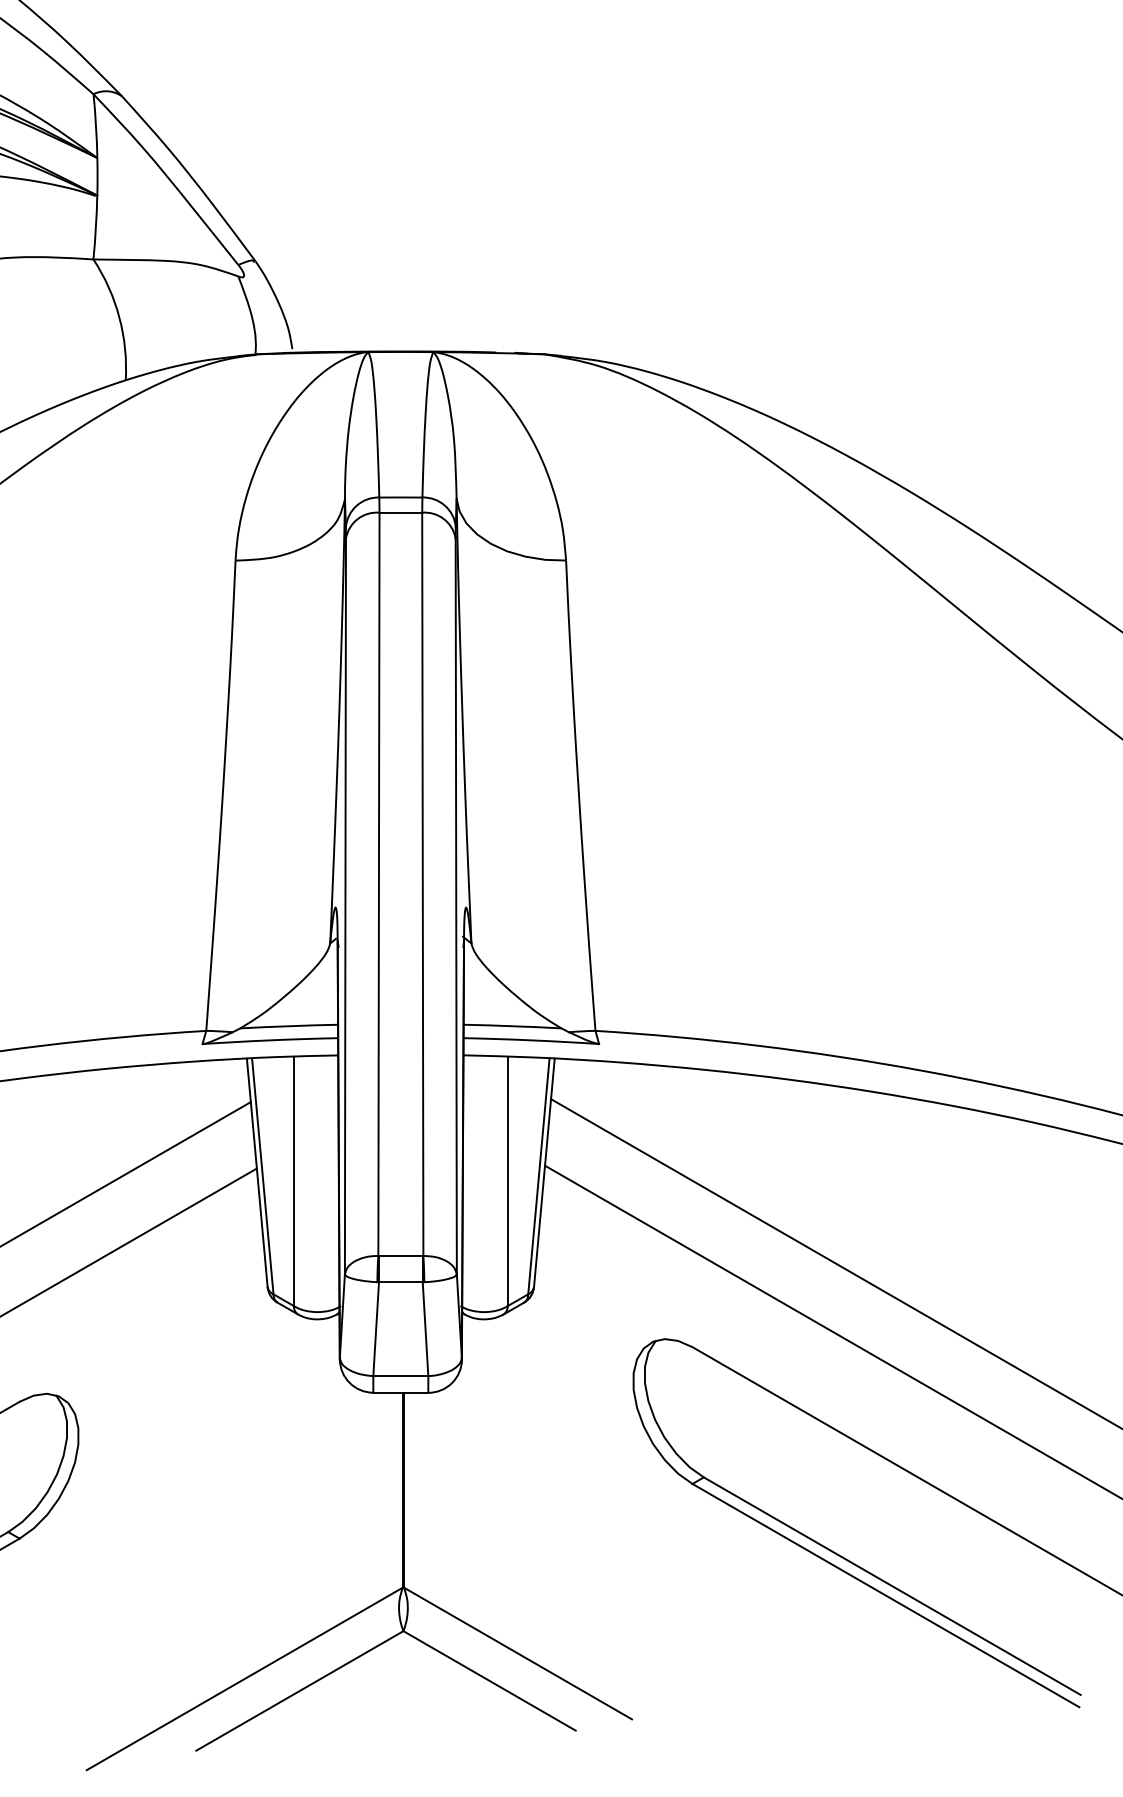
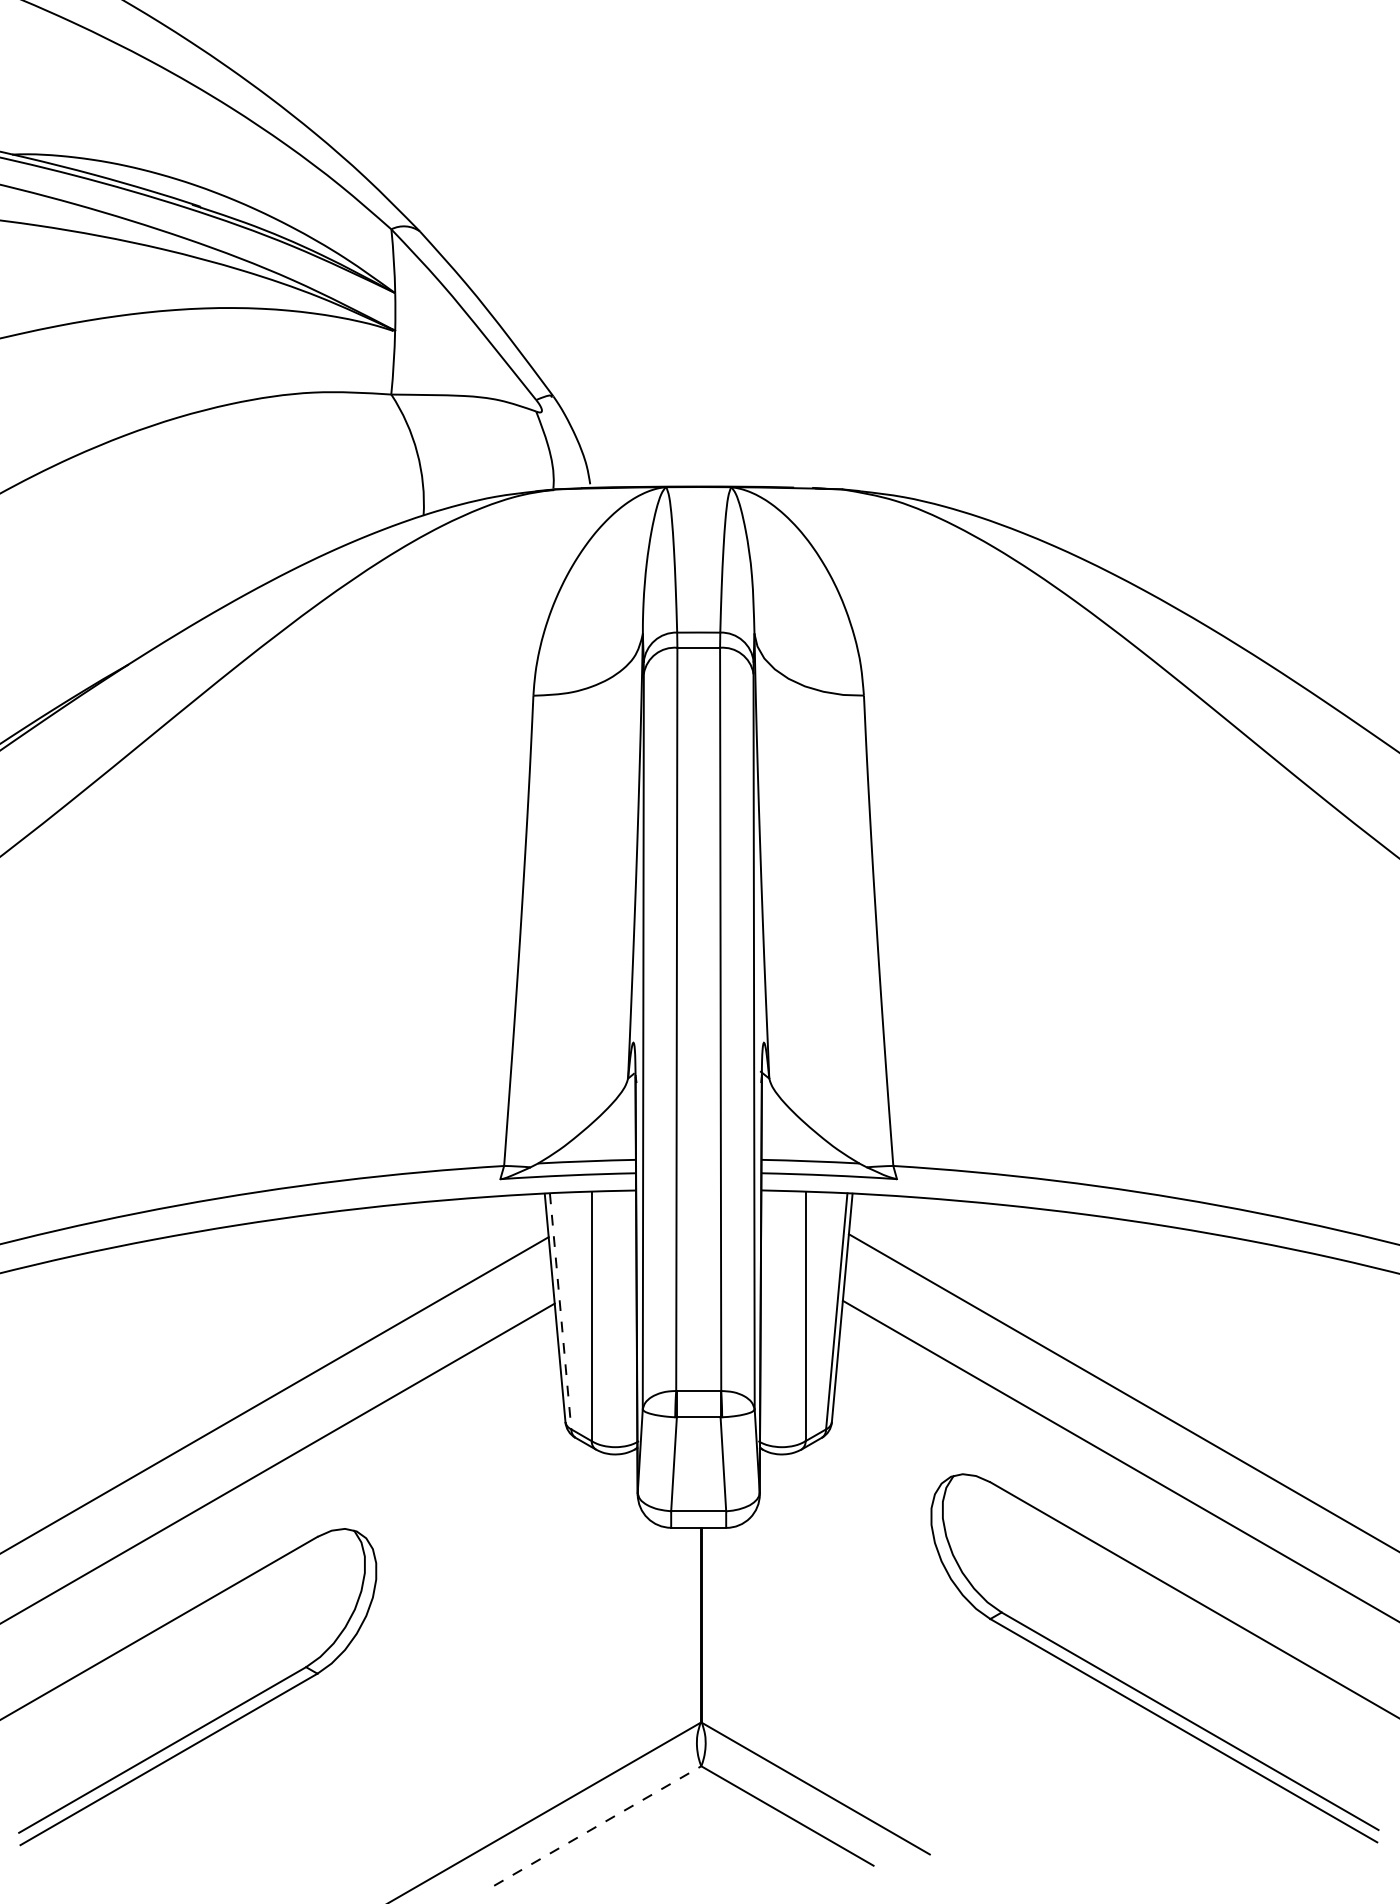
line: (262, 1176) -> (560, 1311), solid -> dashed
line: (299, 1691) -> (597, 1826), solid -> dashed

